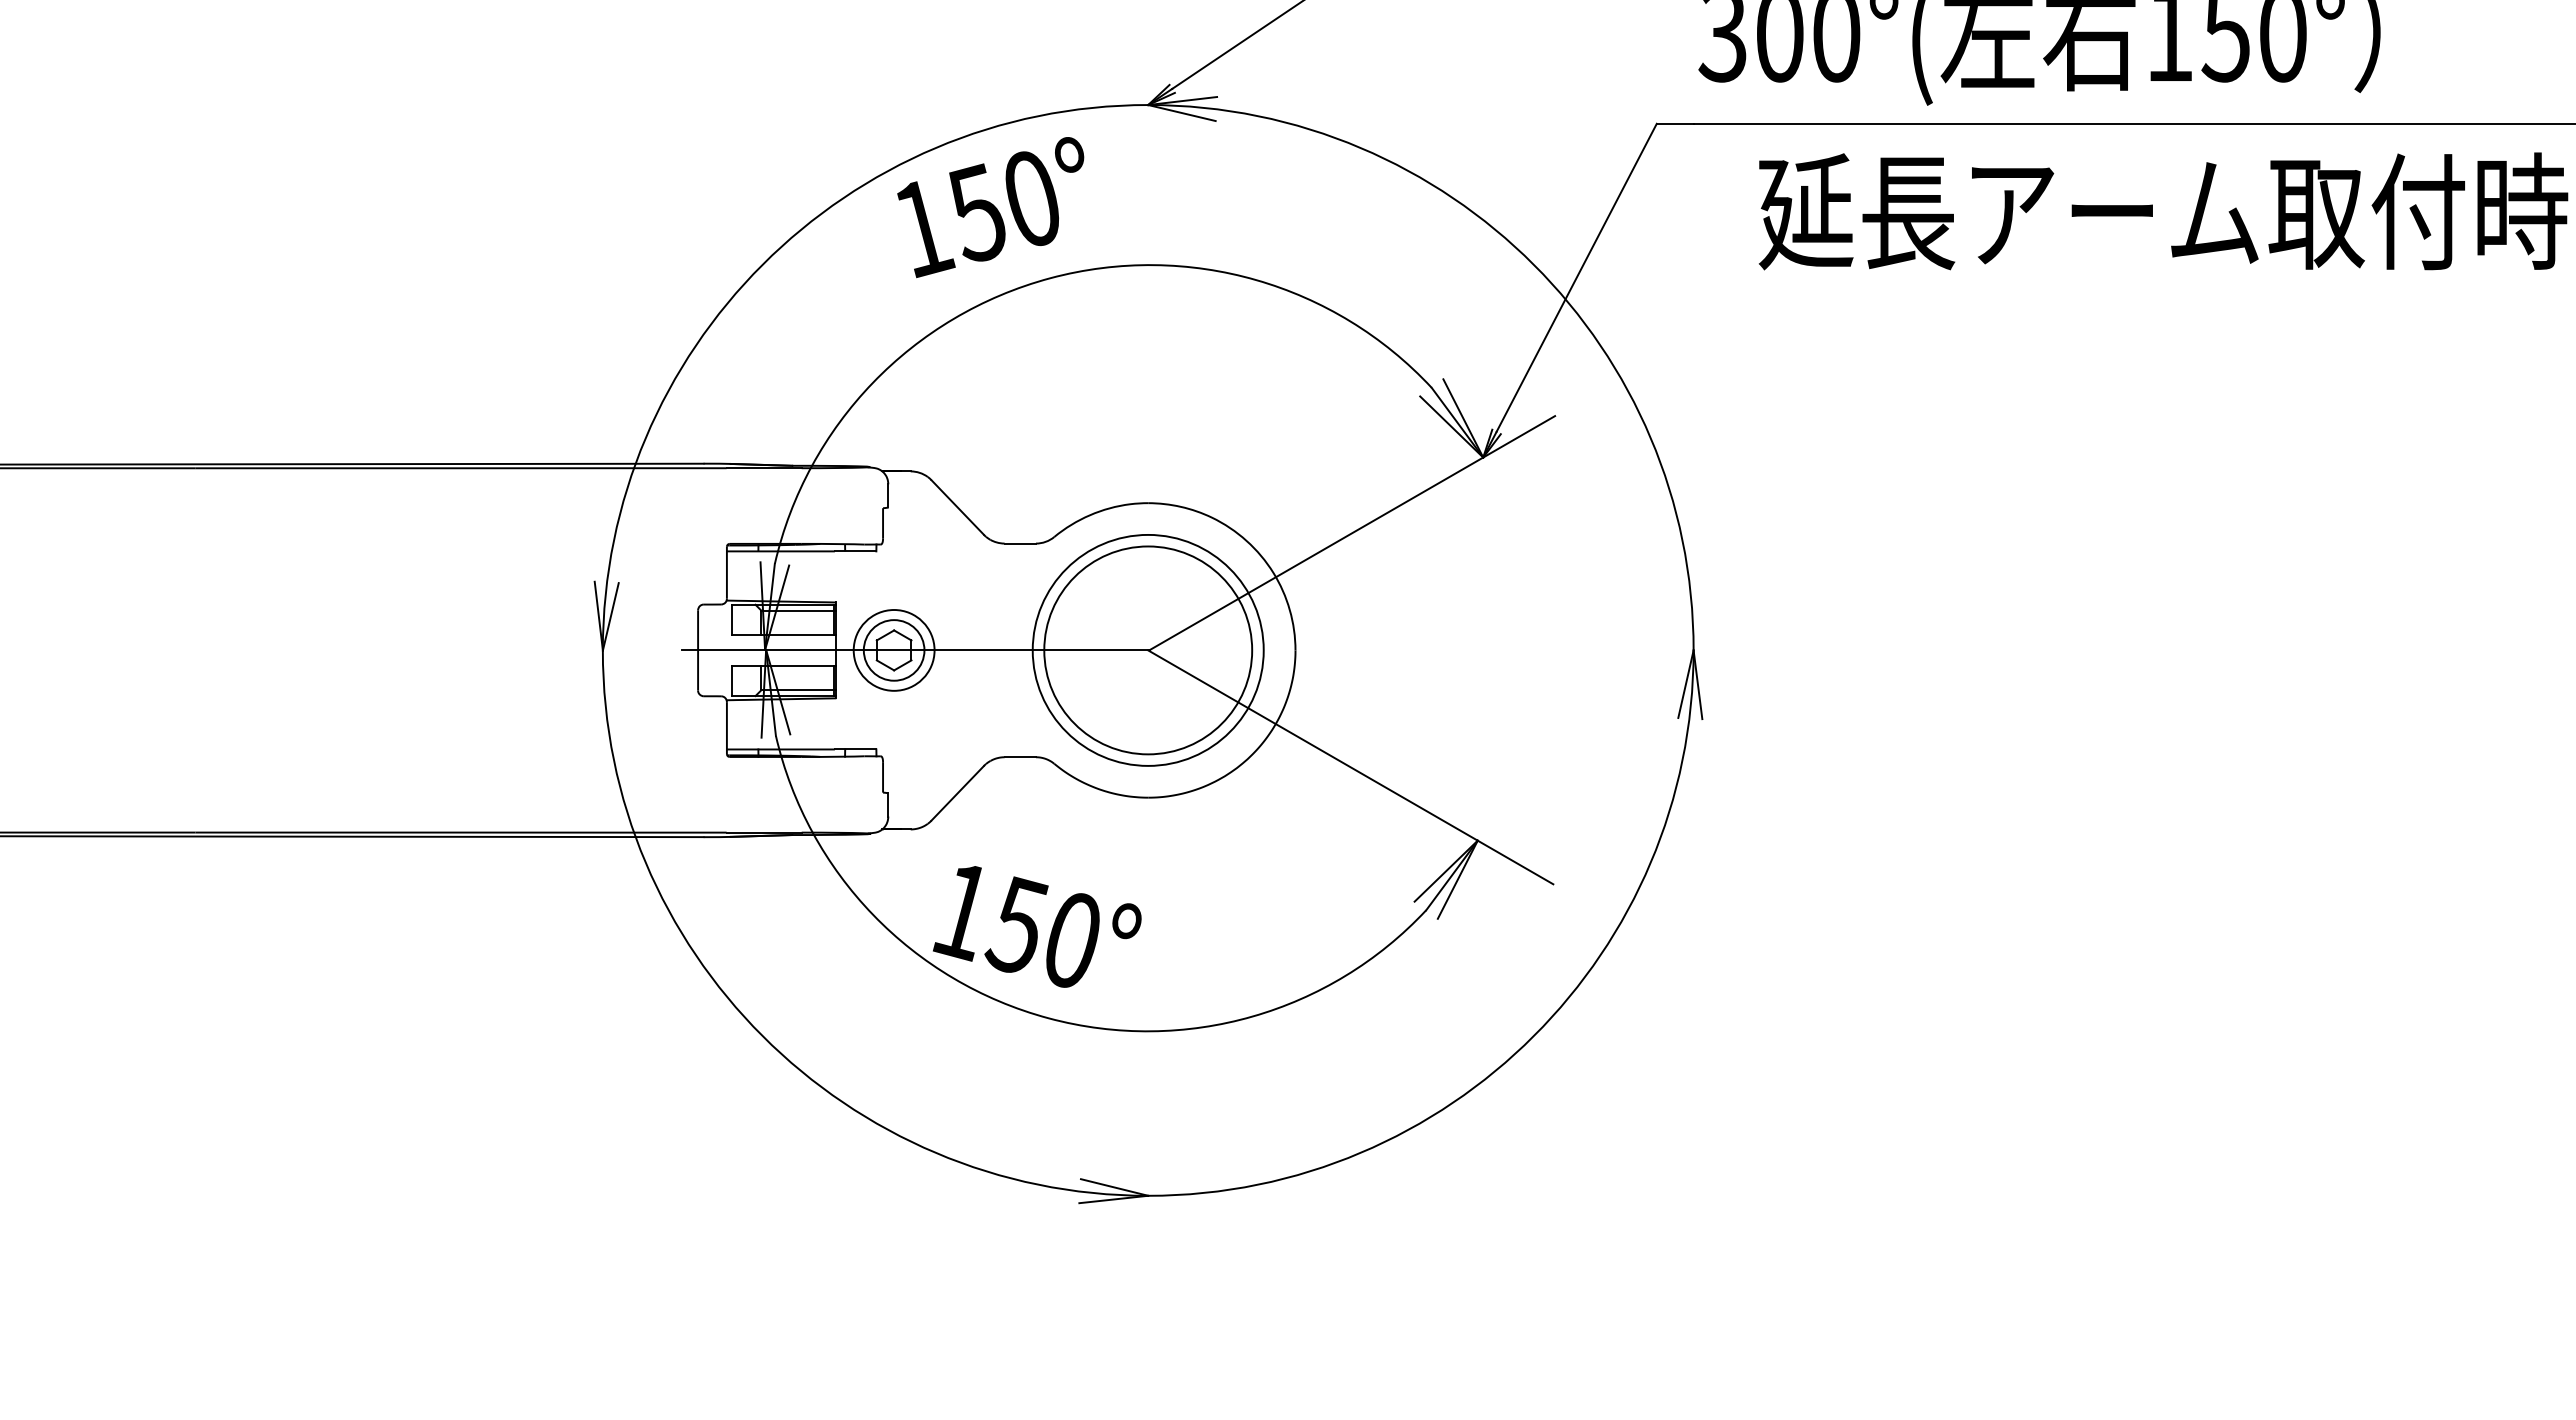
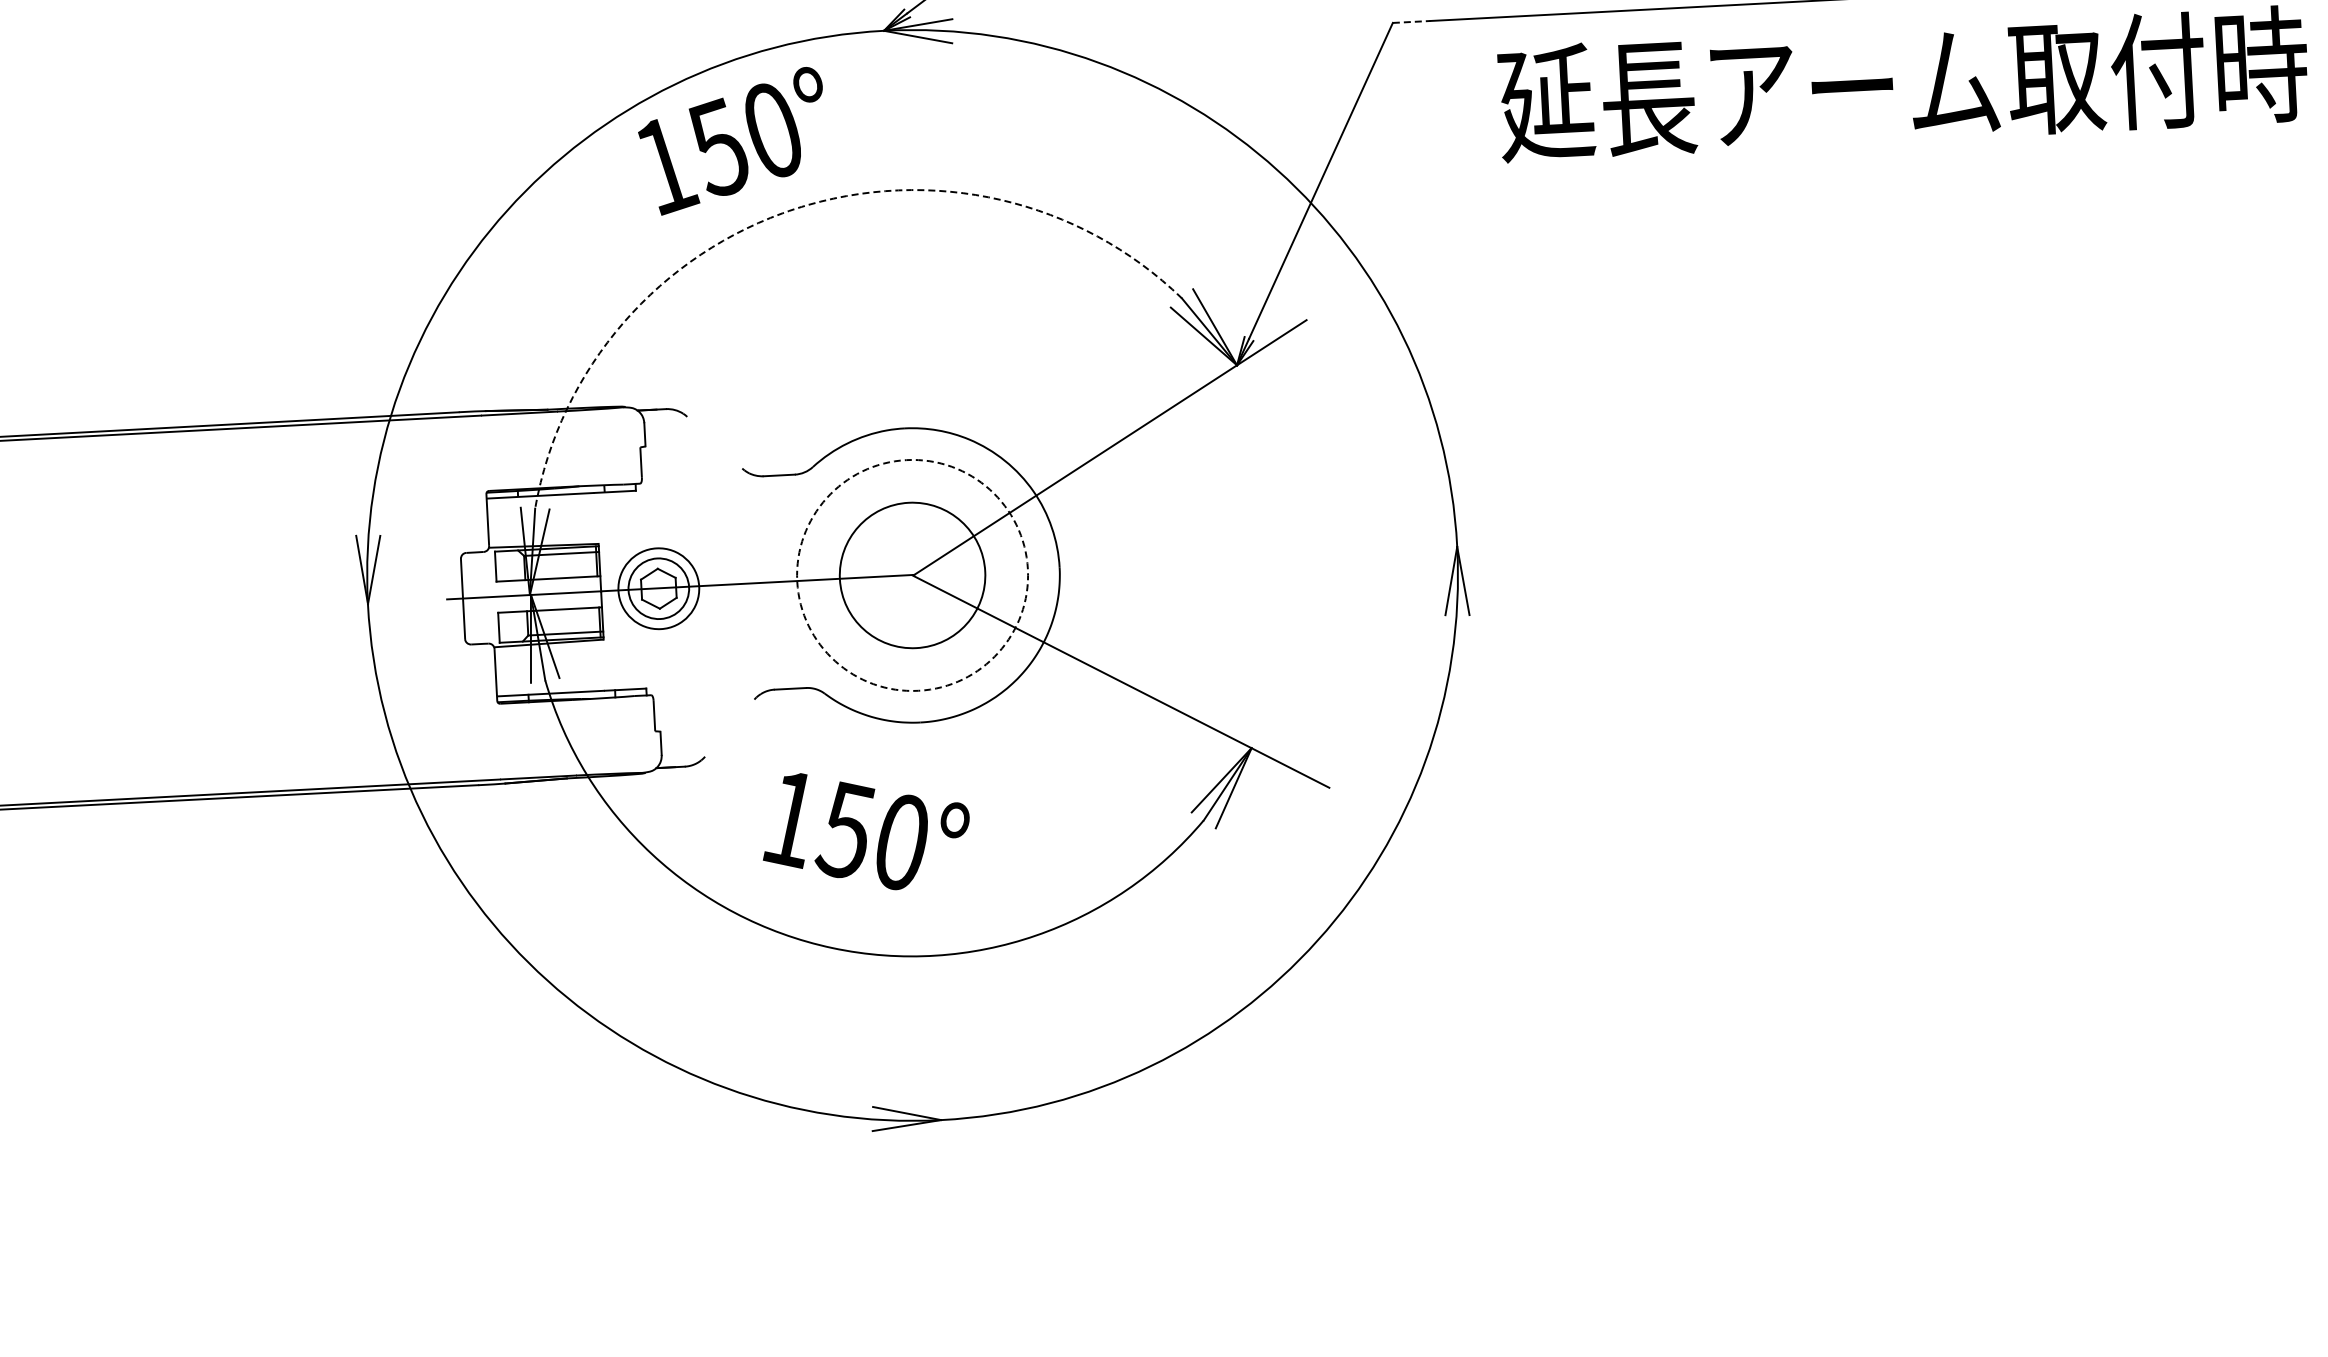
line: (1675, 123) -> (1411, 21), solid -> dashed
arc: (1050, 278) -> (795, 209), solid -> dashed
line: (957, 507) -> (714, 442), removed
circle: (1147, 649) -> (911, 574), solid -> dashed
circle: (1148, 650) -> (912, 575), size x0.7
line: (957, 793) -> (729, 728), removed
text: (1037, 926) -> (866, 830), moved

